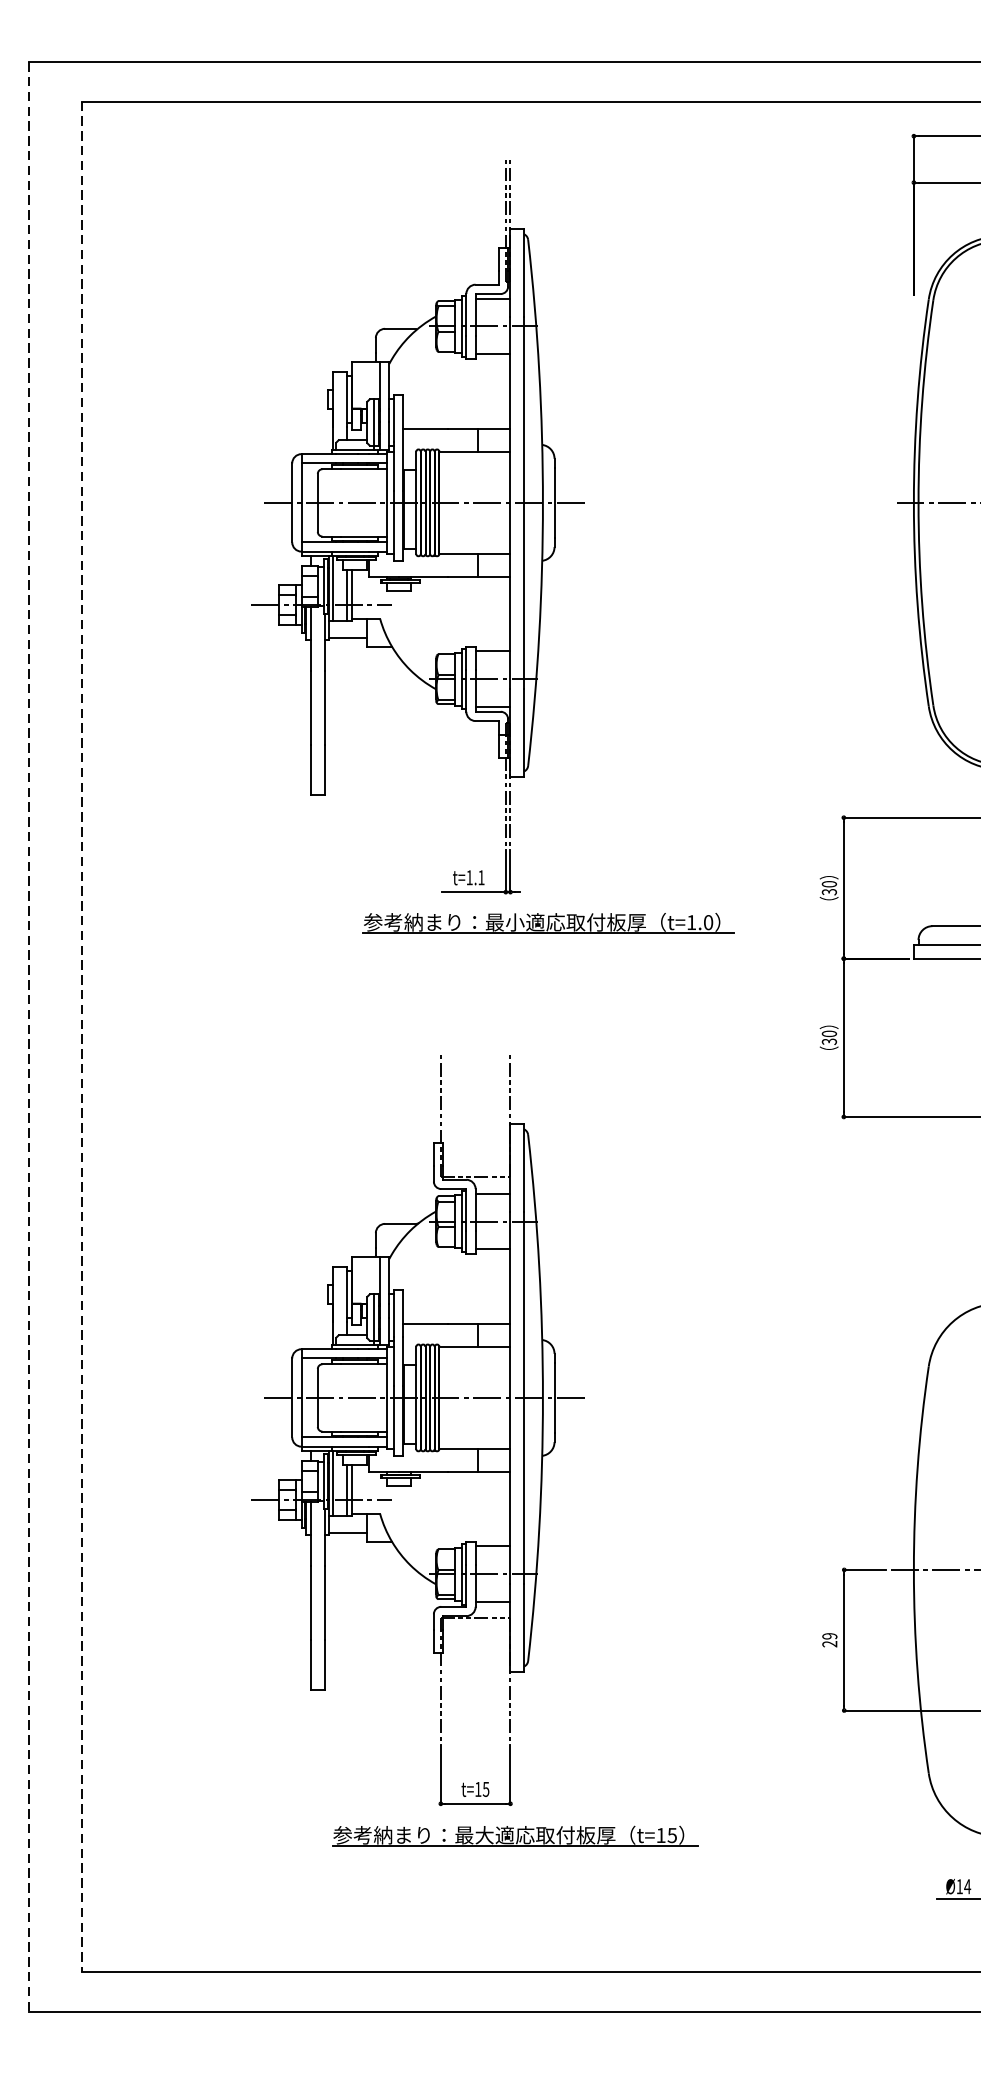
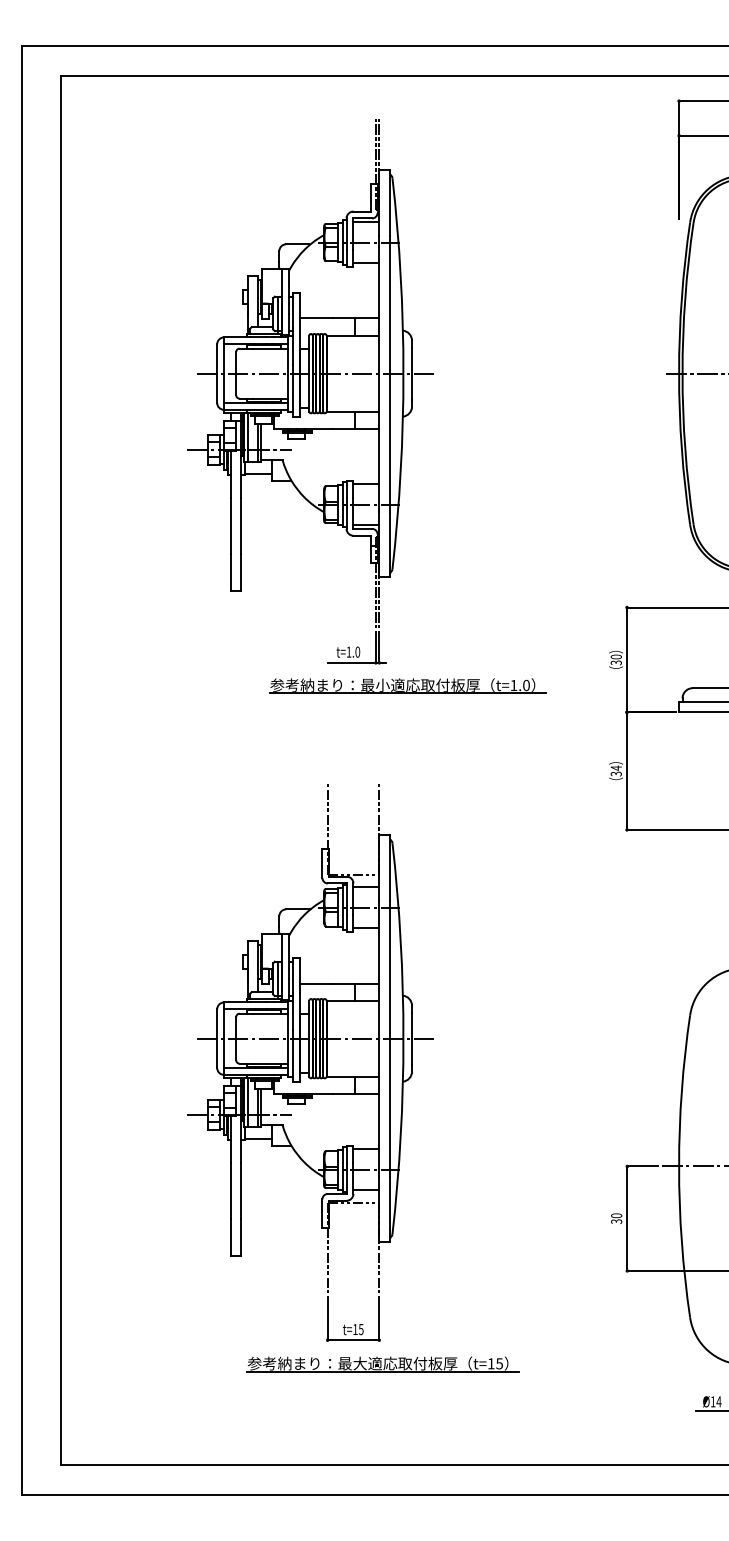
text: (481, 876) -> (357, 651), t=1.1 -> t=1.0
text: (828, 1032) -> (615, 767), 30 -> 34
line: (28, 1037) -> (21, 770), dashed -> solid
line: (82, 1037) -> (61, 770), dashed -> solid
text: (829, 1639) -> (616, 1218), 29 -> 30

